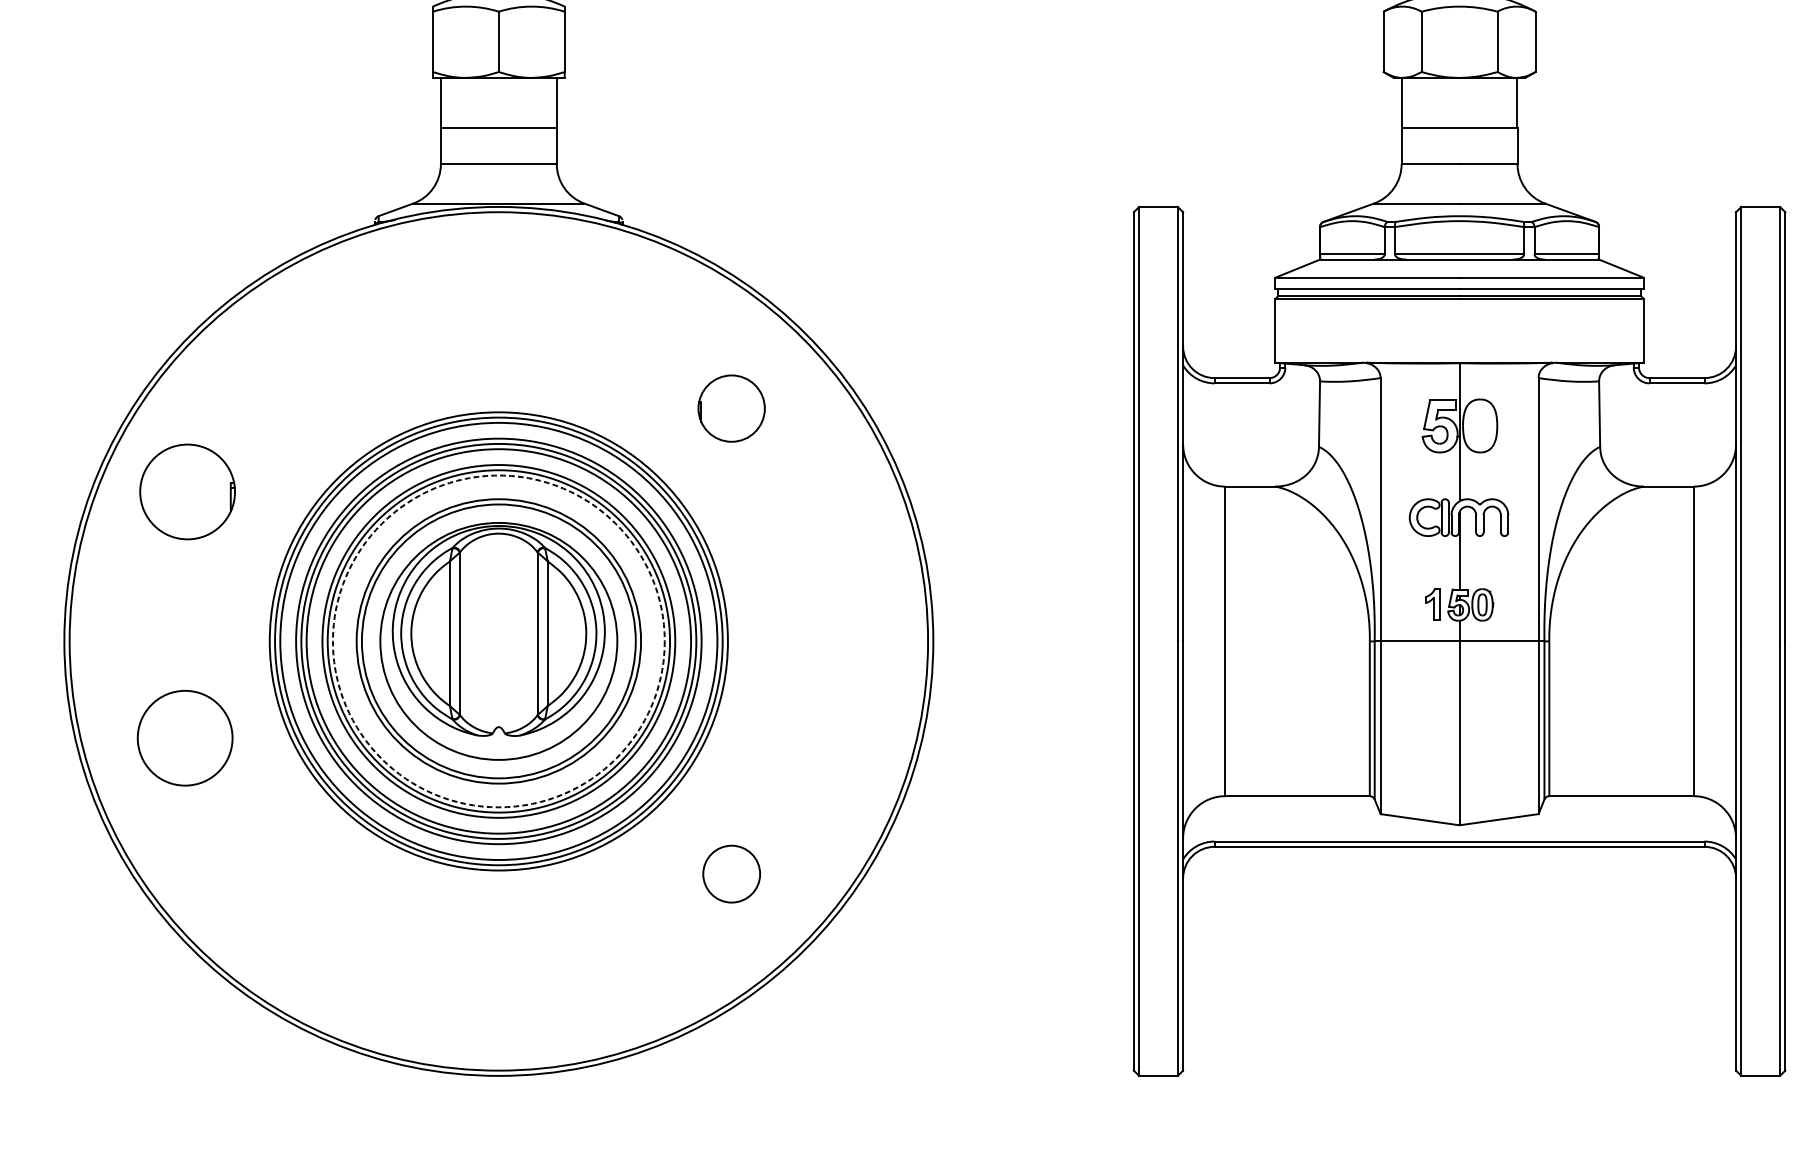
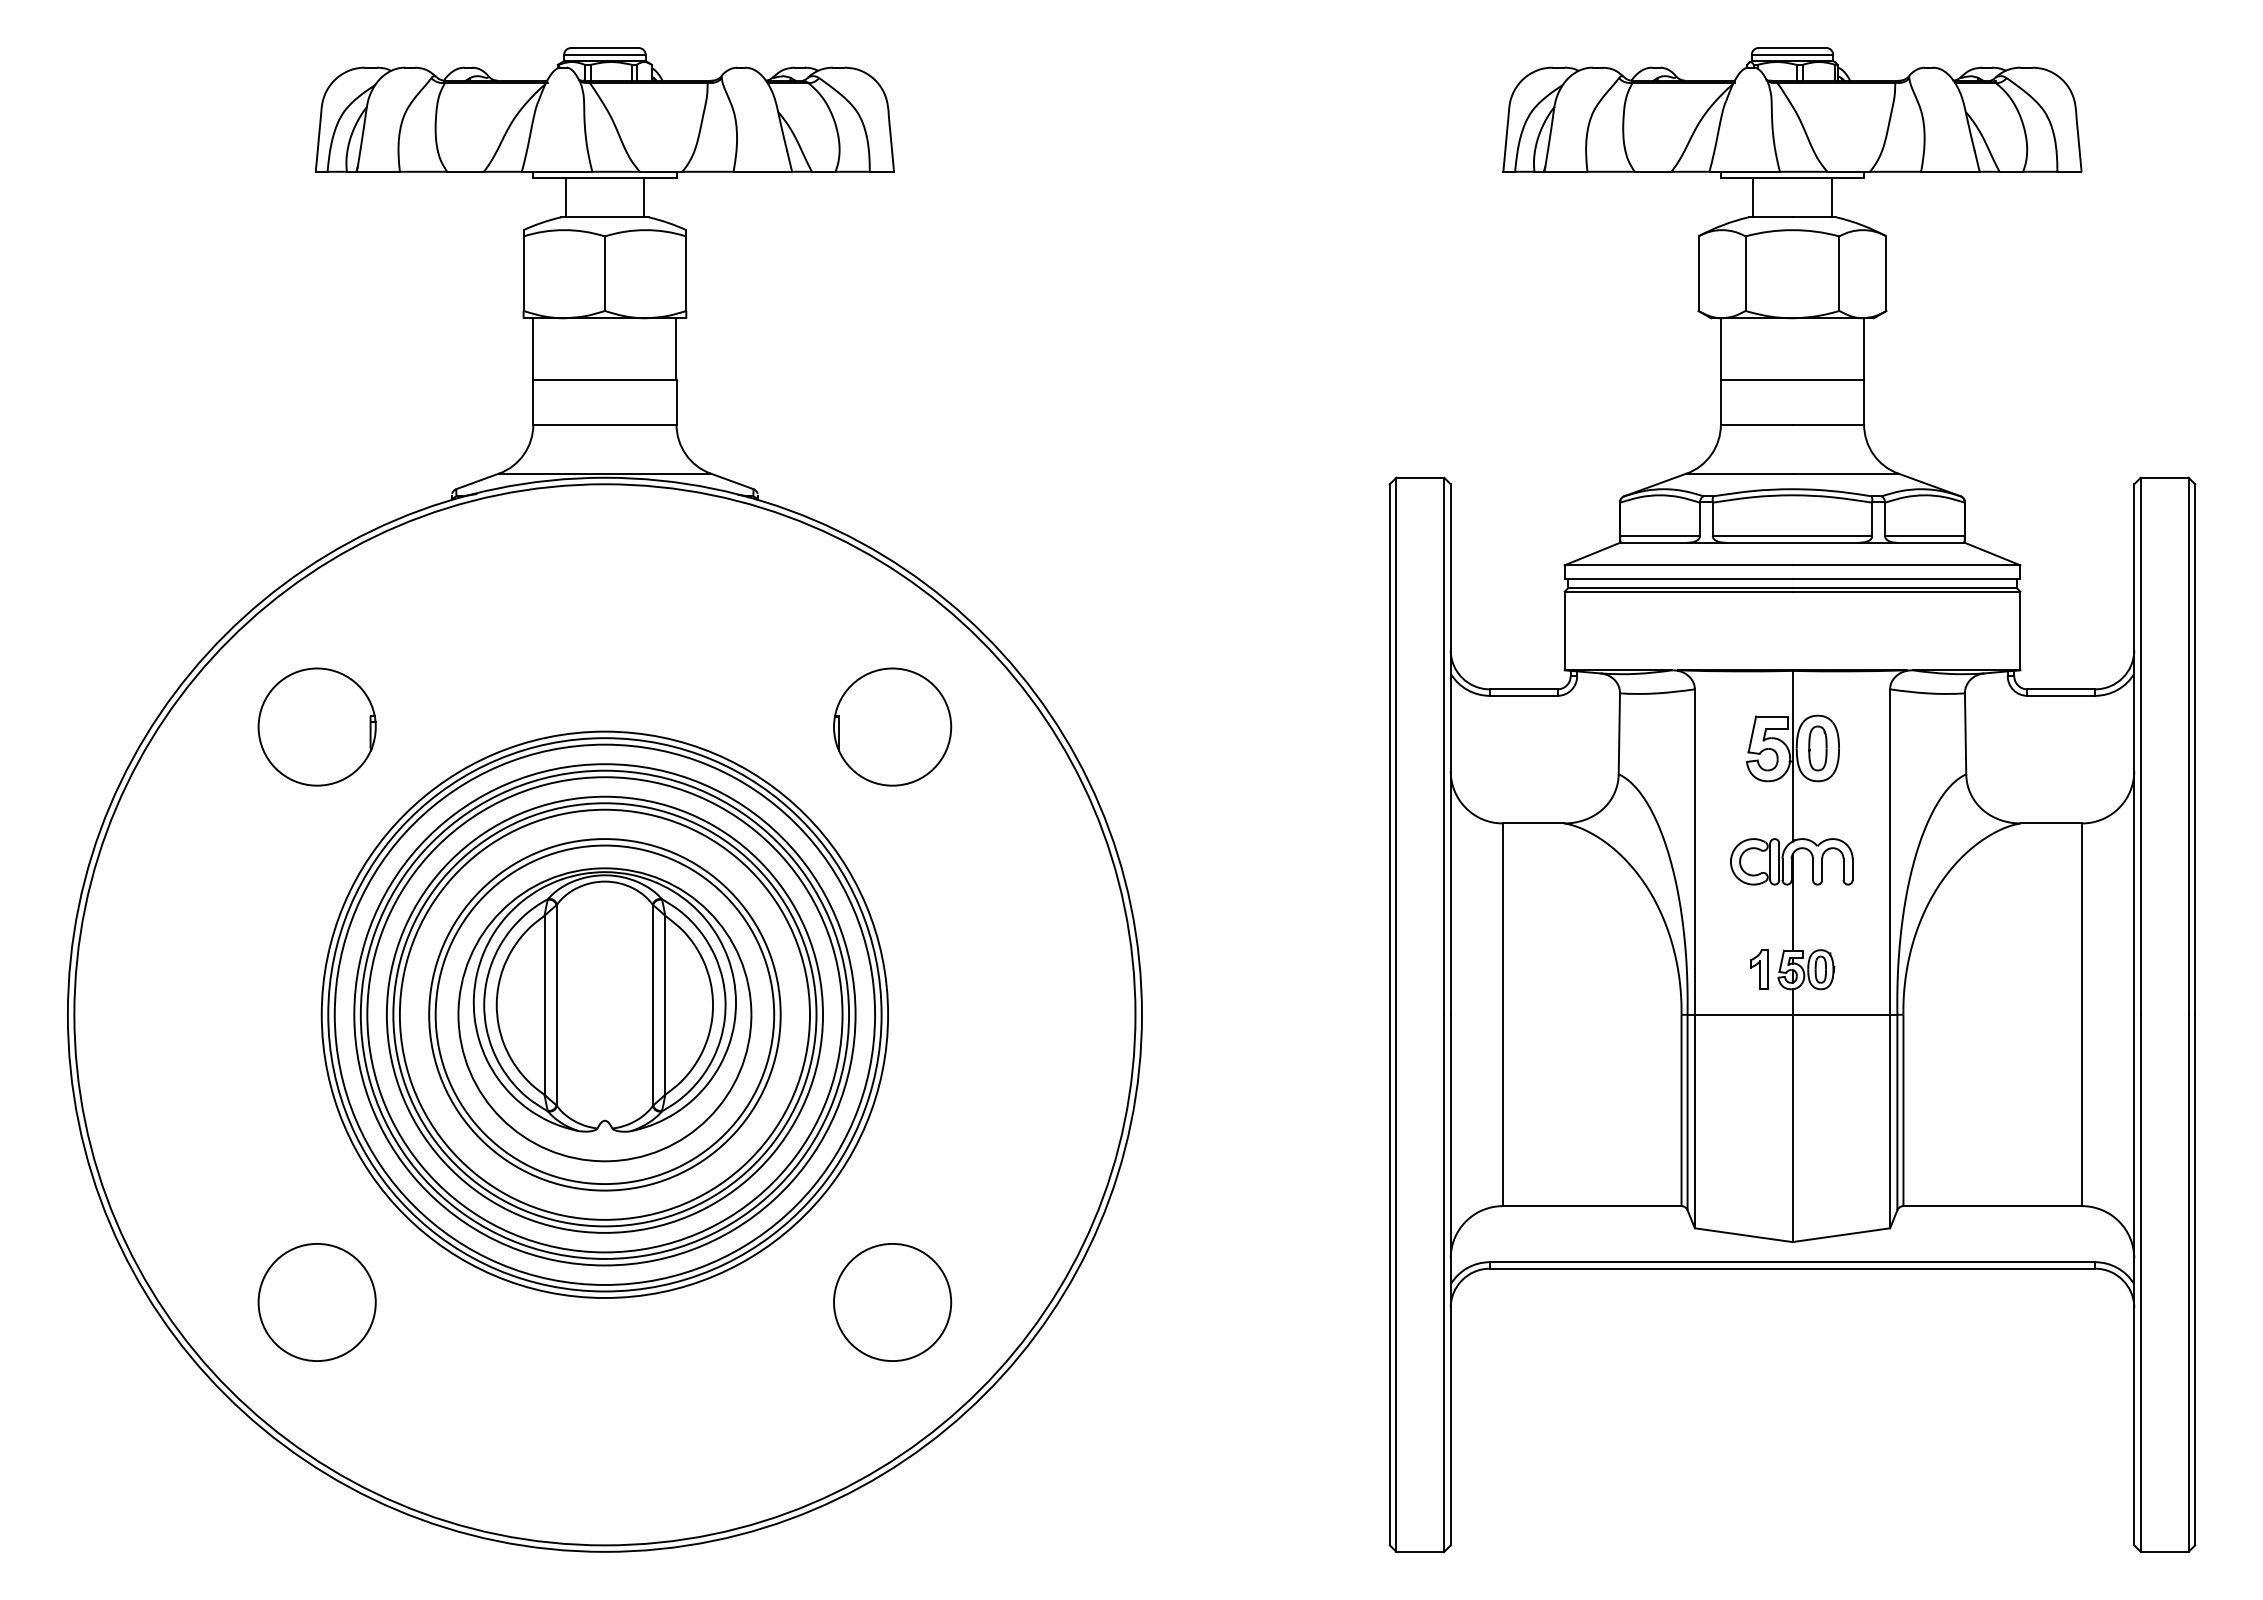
part: (731, 408) -> (892, 726), size x1.43
part: (1479, 425) -> (1817, 748), added
part: (187, 491) -> (316, 726), moved
circle: (498, 641) -> (604, 1014), dashed -> solid
circle: (184, 738) -> (316, 1302), moved
circle: (731, 874) -> (892, 1302), size x1.67

